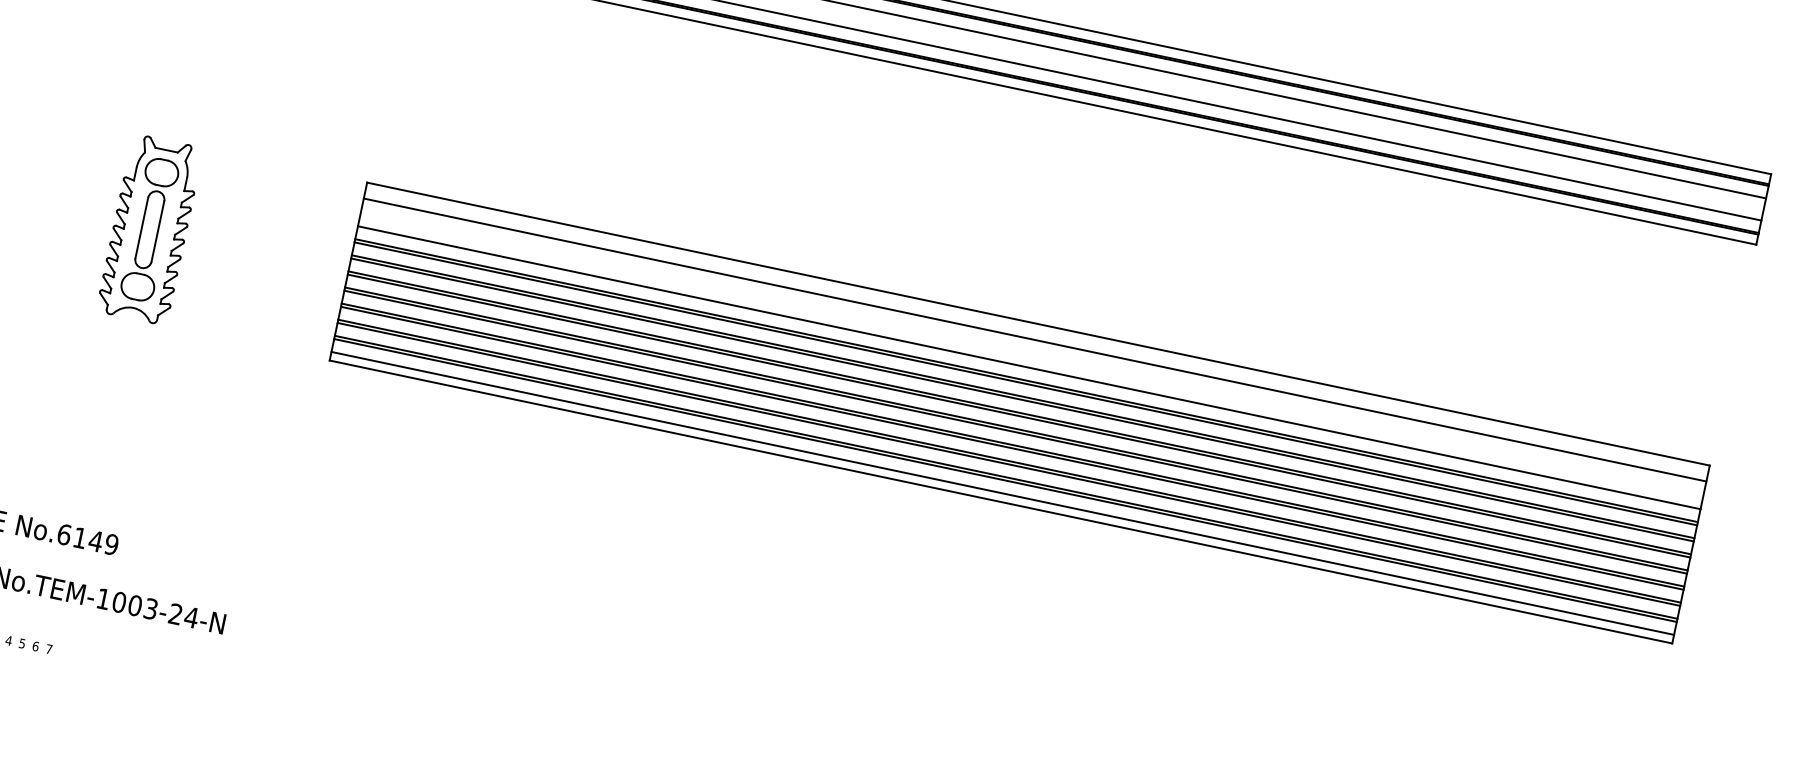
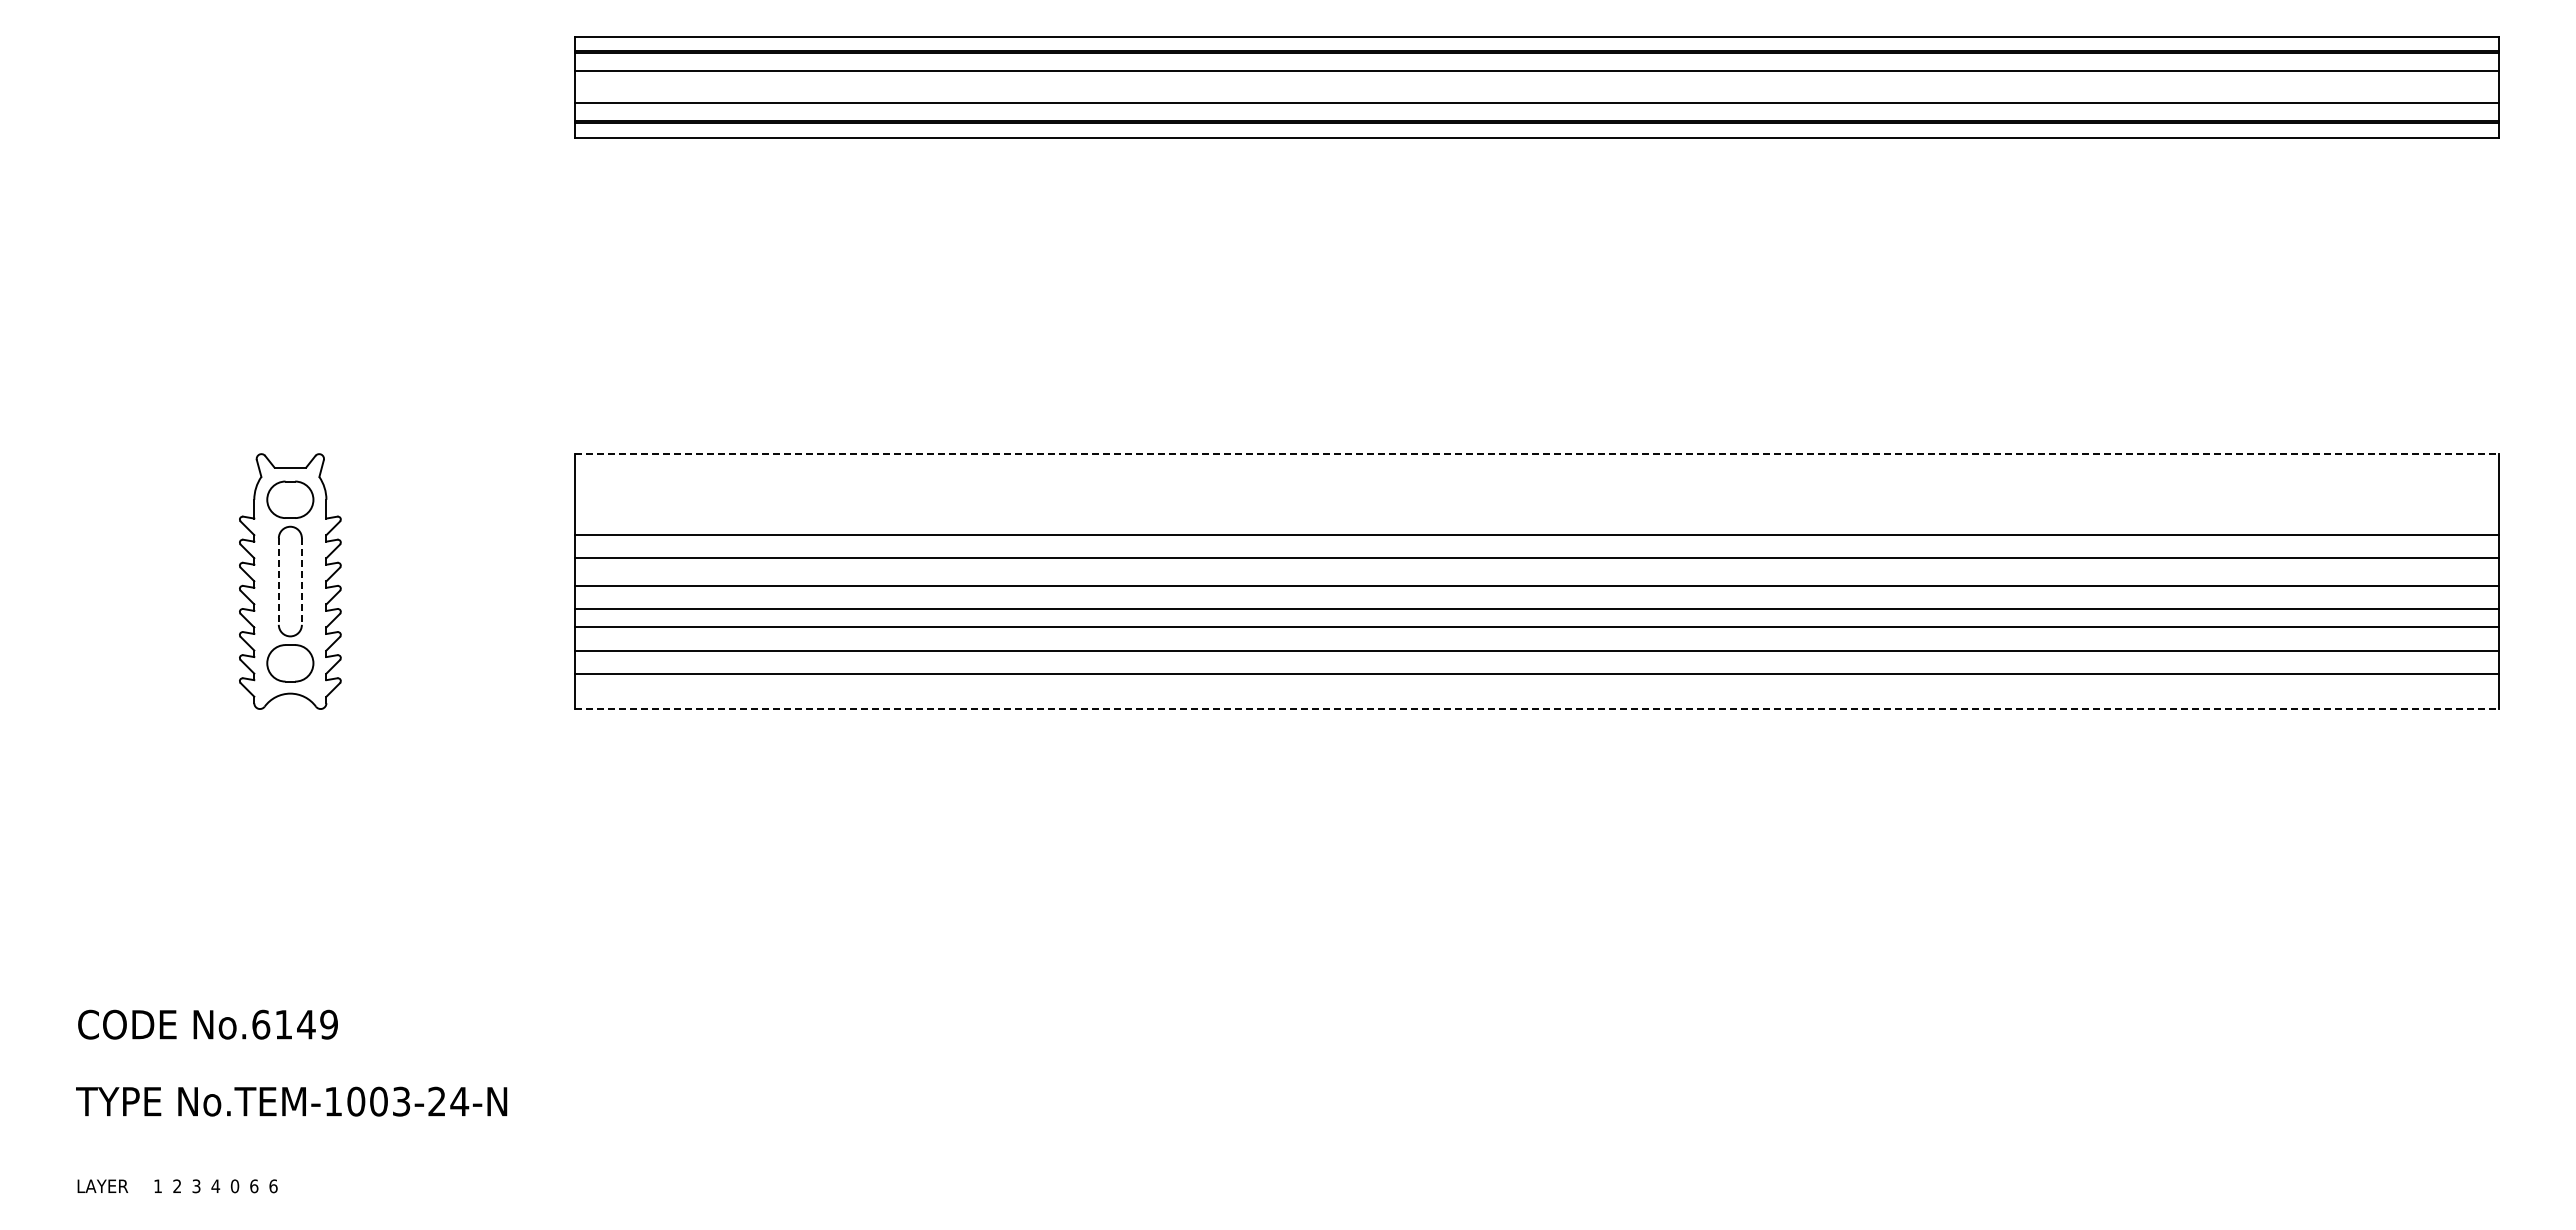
line: (141, 228) -> (278, 582), solid -> dashed
line: (157, 232) -> (301, 582), solid -> dashed
line: (1038, 324) -> (1536, 454), solid -> dashed
line: (1034, 339) -> (1536, 476), removed
line: (1029, 367) -> (1536, 516), removed
line: (1025, 383) -> (1536, 539), removed
line: (1022, 399) -> (1536, 562), removed
line: (1019, 412) -> (1536, 581), removed
line: (1016, 429) -> (1536, 604), removed
line: (1012, 448) -> (1536, 632), removed
line: (1008, 464) -> (1536, 655), removed
line: (1005, 480) -> (1536, 678), removed
line: (1002, 493) -> (1536, 696), removed
line: (1000, 502) -> (1536, 709), solid -> dashed
text: (21, 643) -> (234, 1186), 5 -> 0
text: (49, 649) -> (273, 1186), 7 -> 6

